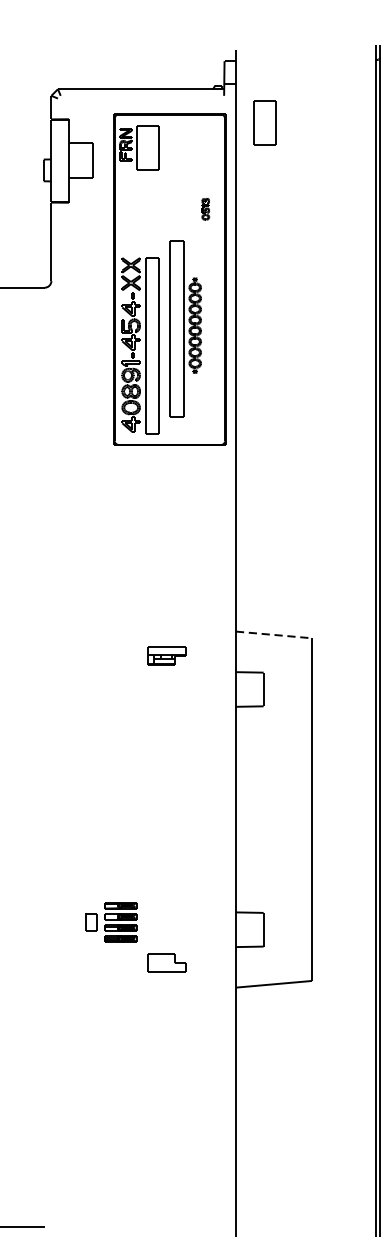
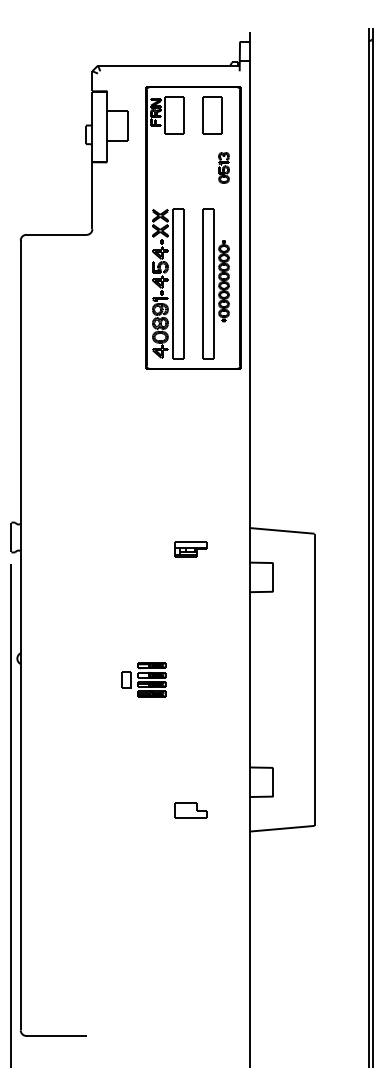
part: (264, 123) -> (212, 115), moved
part: (205, 208) -> (223, 167), size x1.67
part: (185, 328) -> (215, 283), moved
line: (274, 634) -> (282, 530), dashed -> solid
part: (111, 921) -> (143, 679), moved

